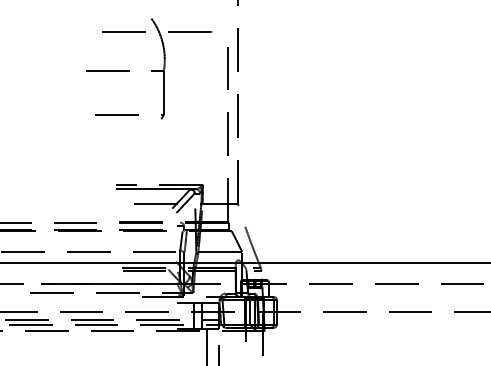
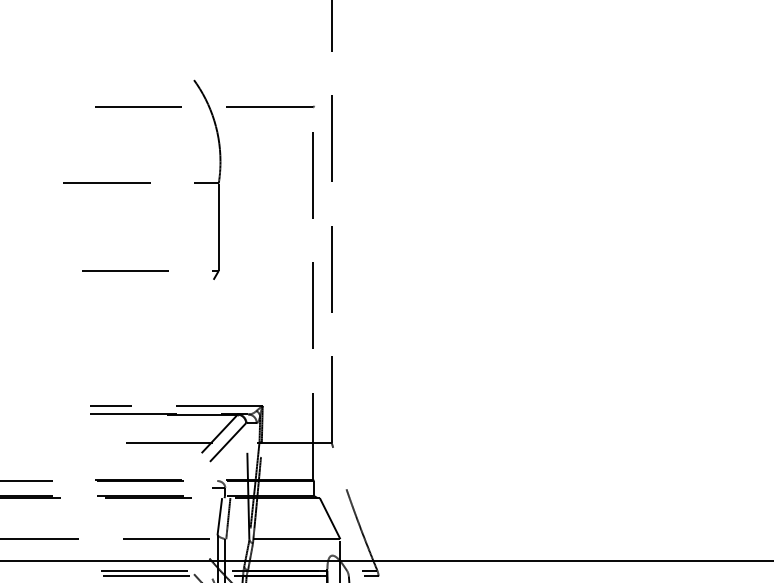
part: (149, 68) -> (190, 179), moved

